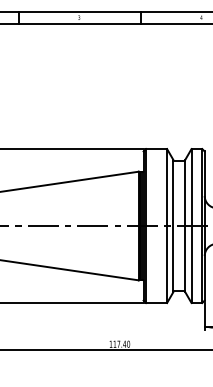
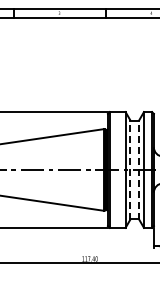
line: (173, 225) -> (130, 169), solid -> dashed
line: (185, 225) -> (139, 169), solid -> dashed

